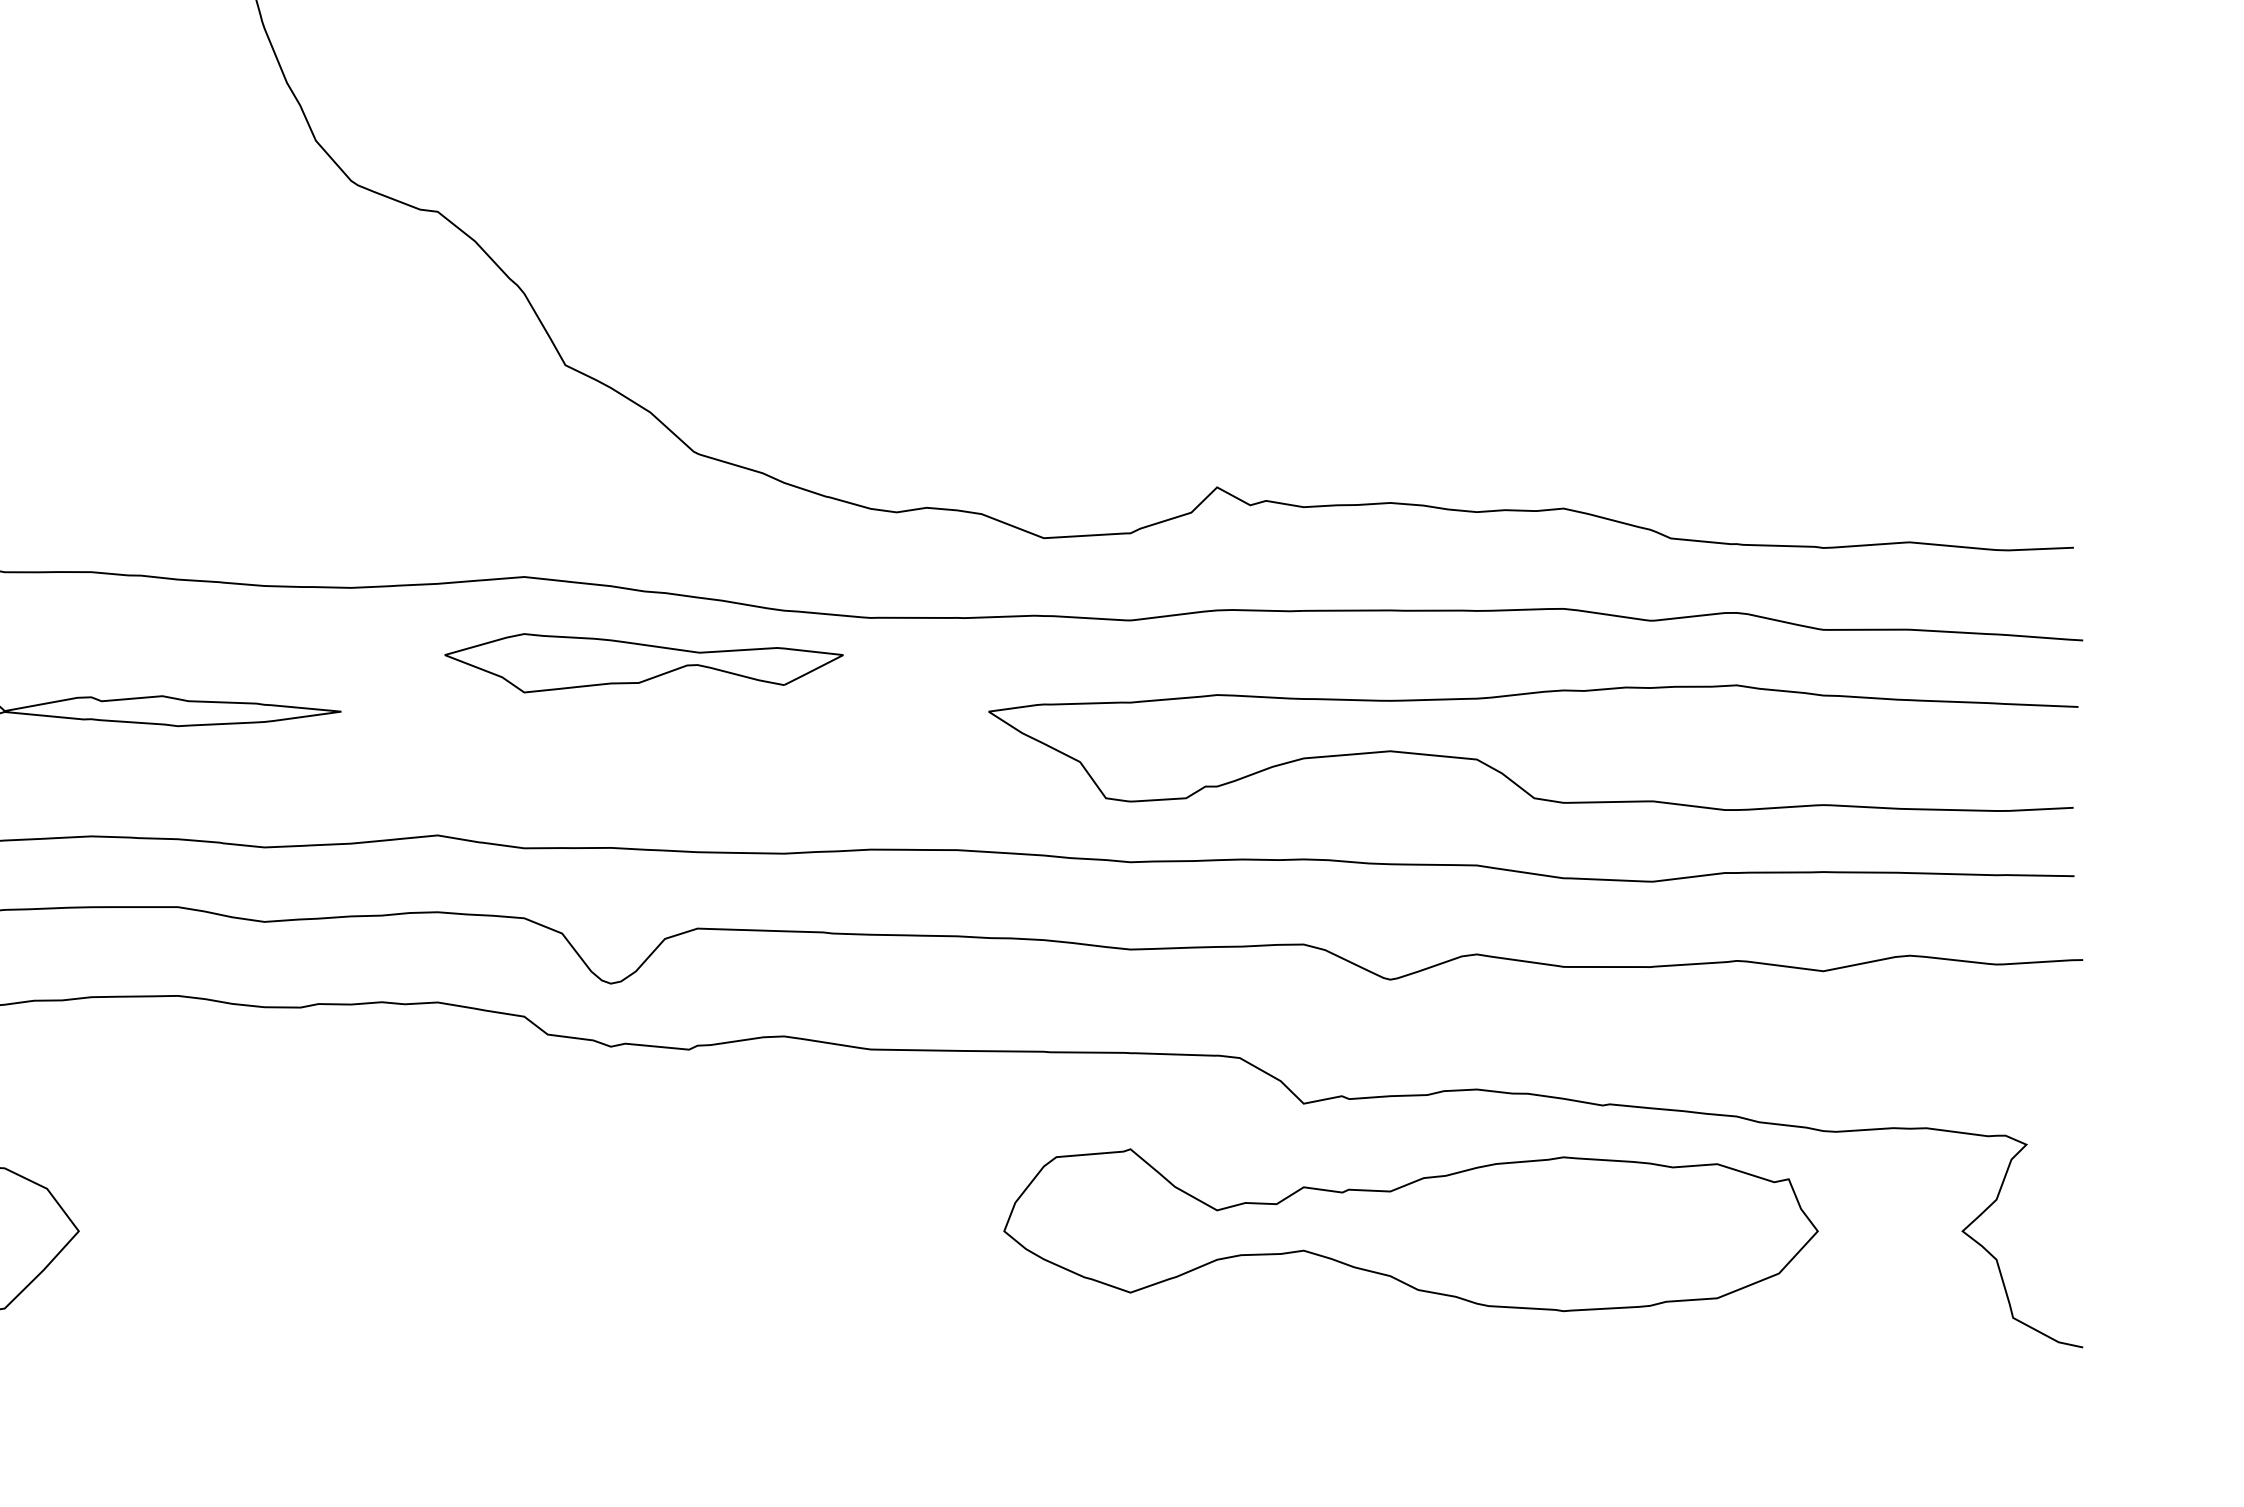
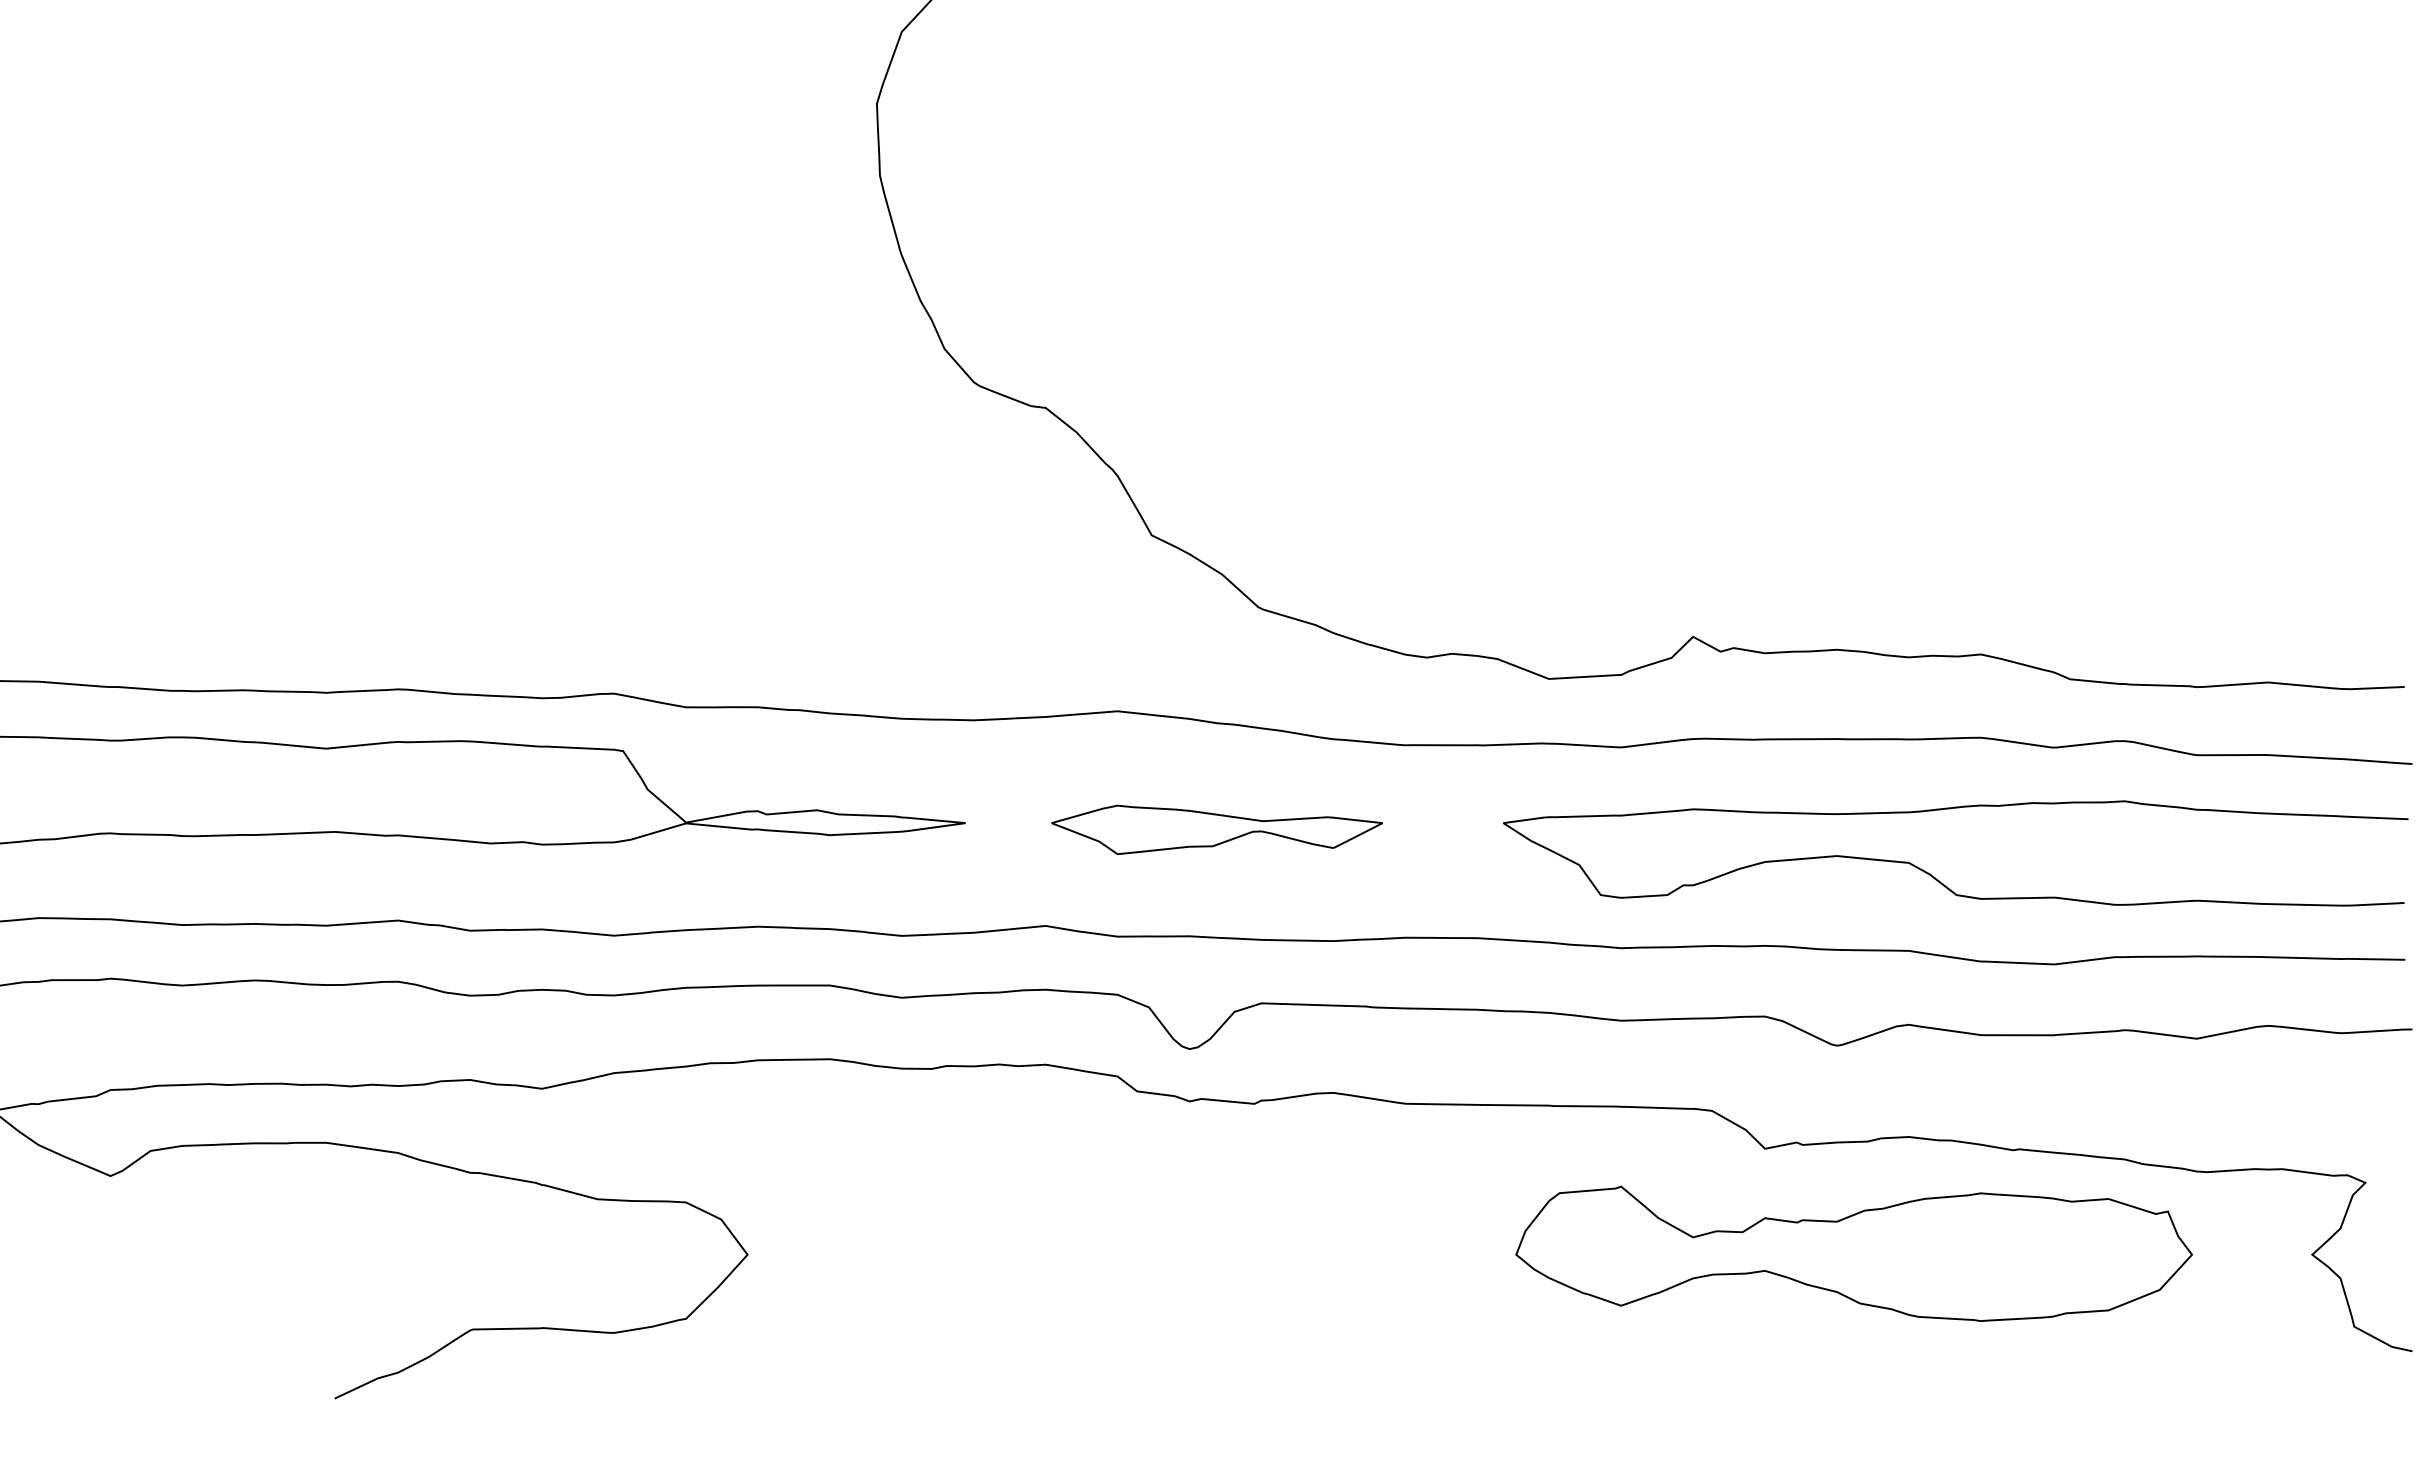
part: (643, 662) -> (1216, 829), moved

